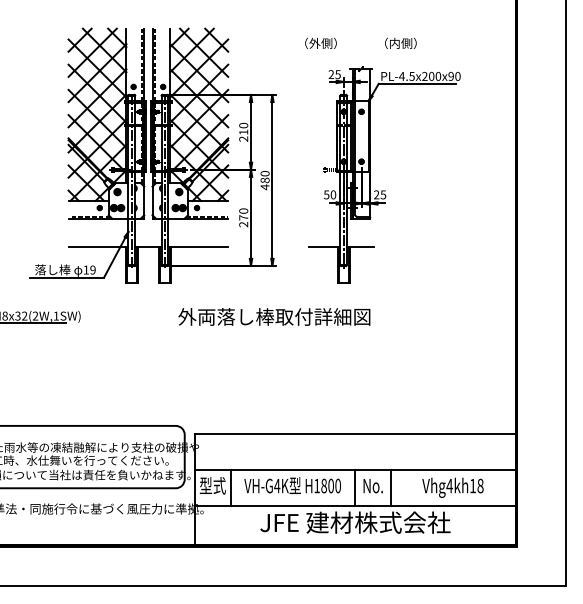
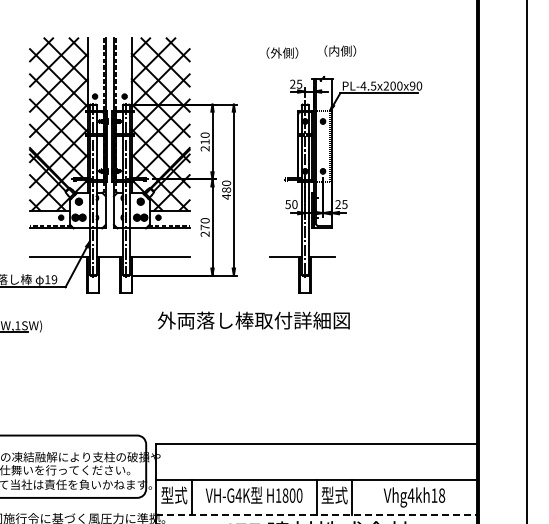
text: (400, 42) -> (339, 50), moved
text: (274, 316) -> (253, 320), moved
text: (373, 485) -> (334, 495), No. -> 型式
line: (355, 505) -> (316, 515), solid -> dashed

